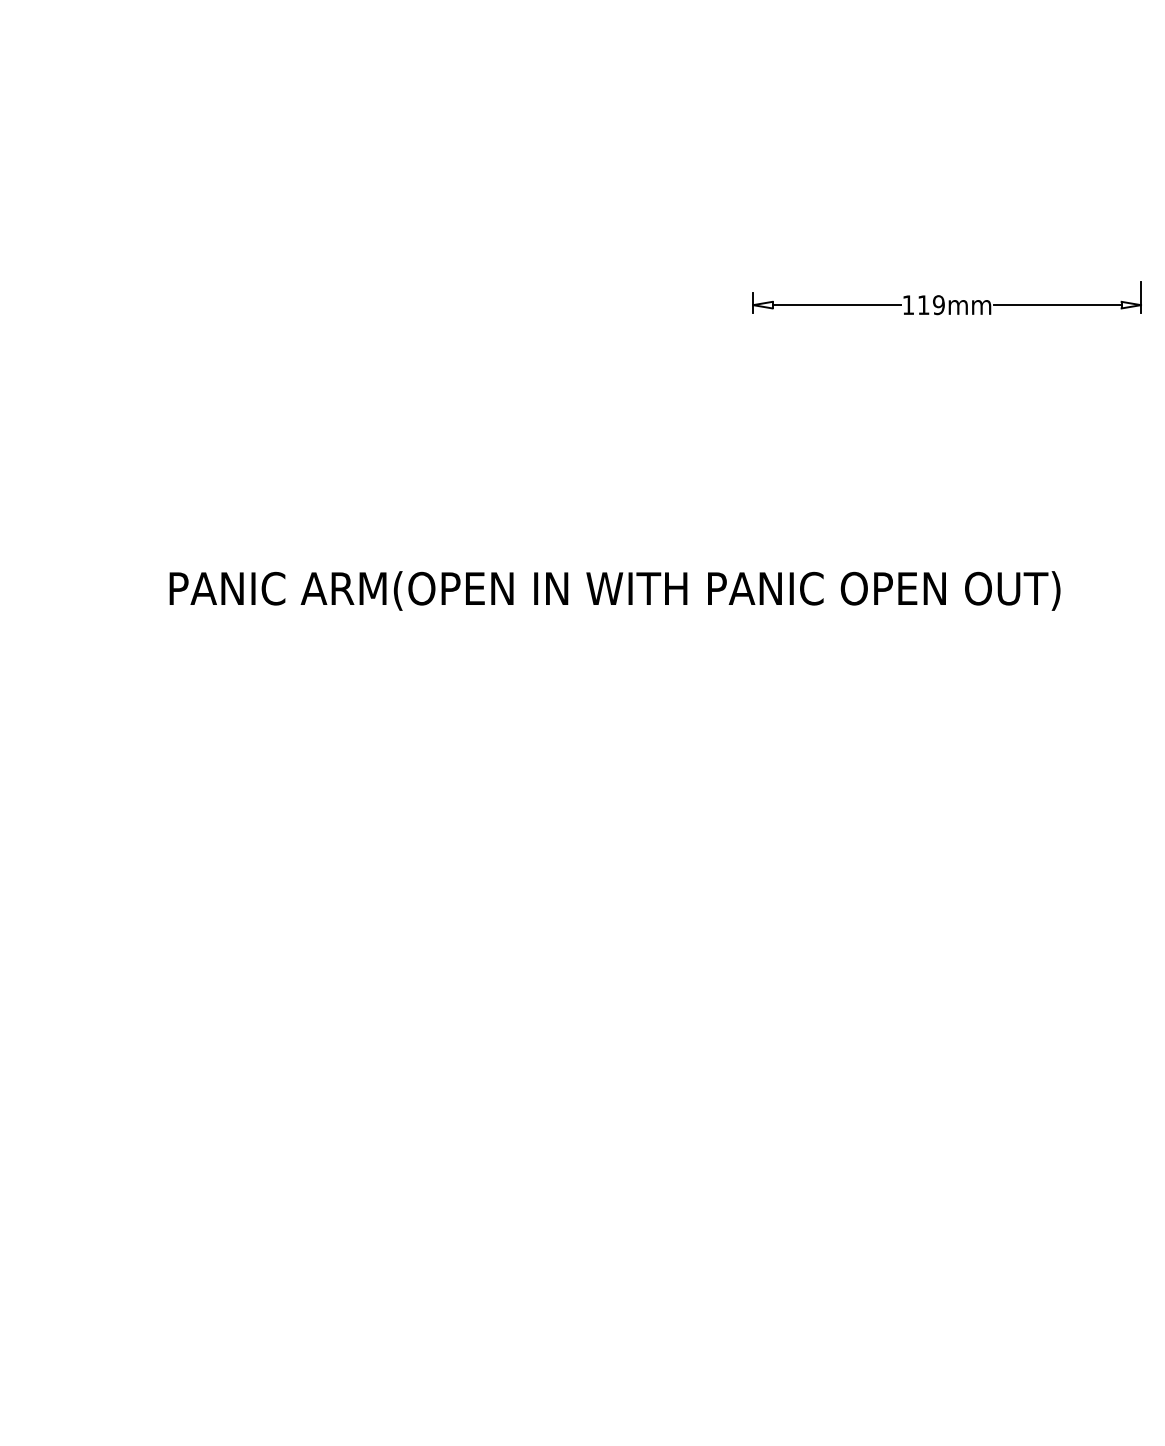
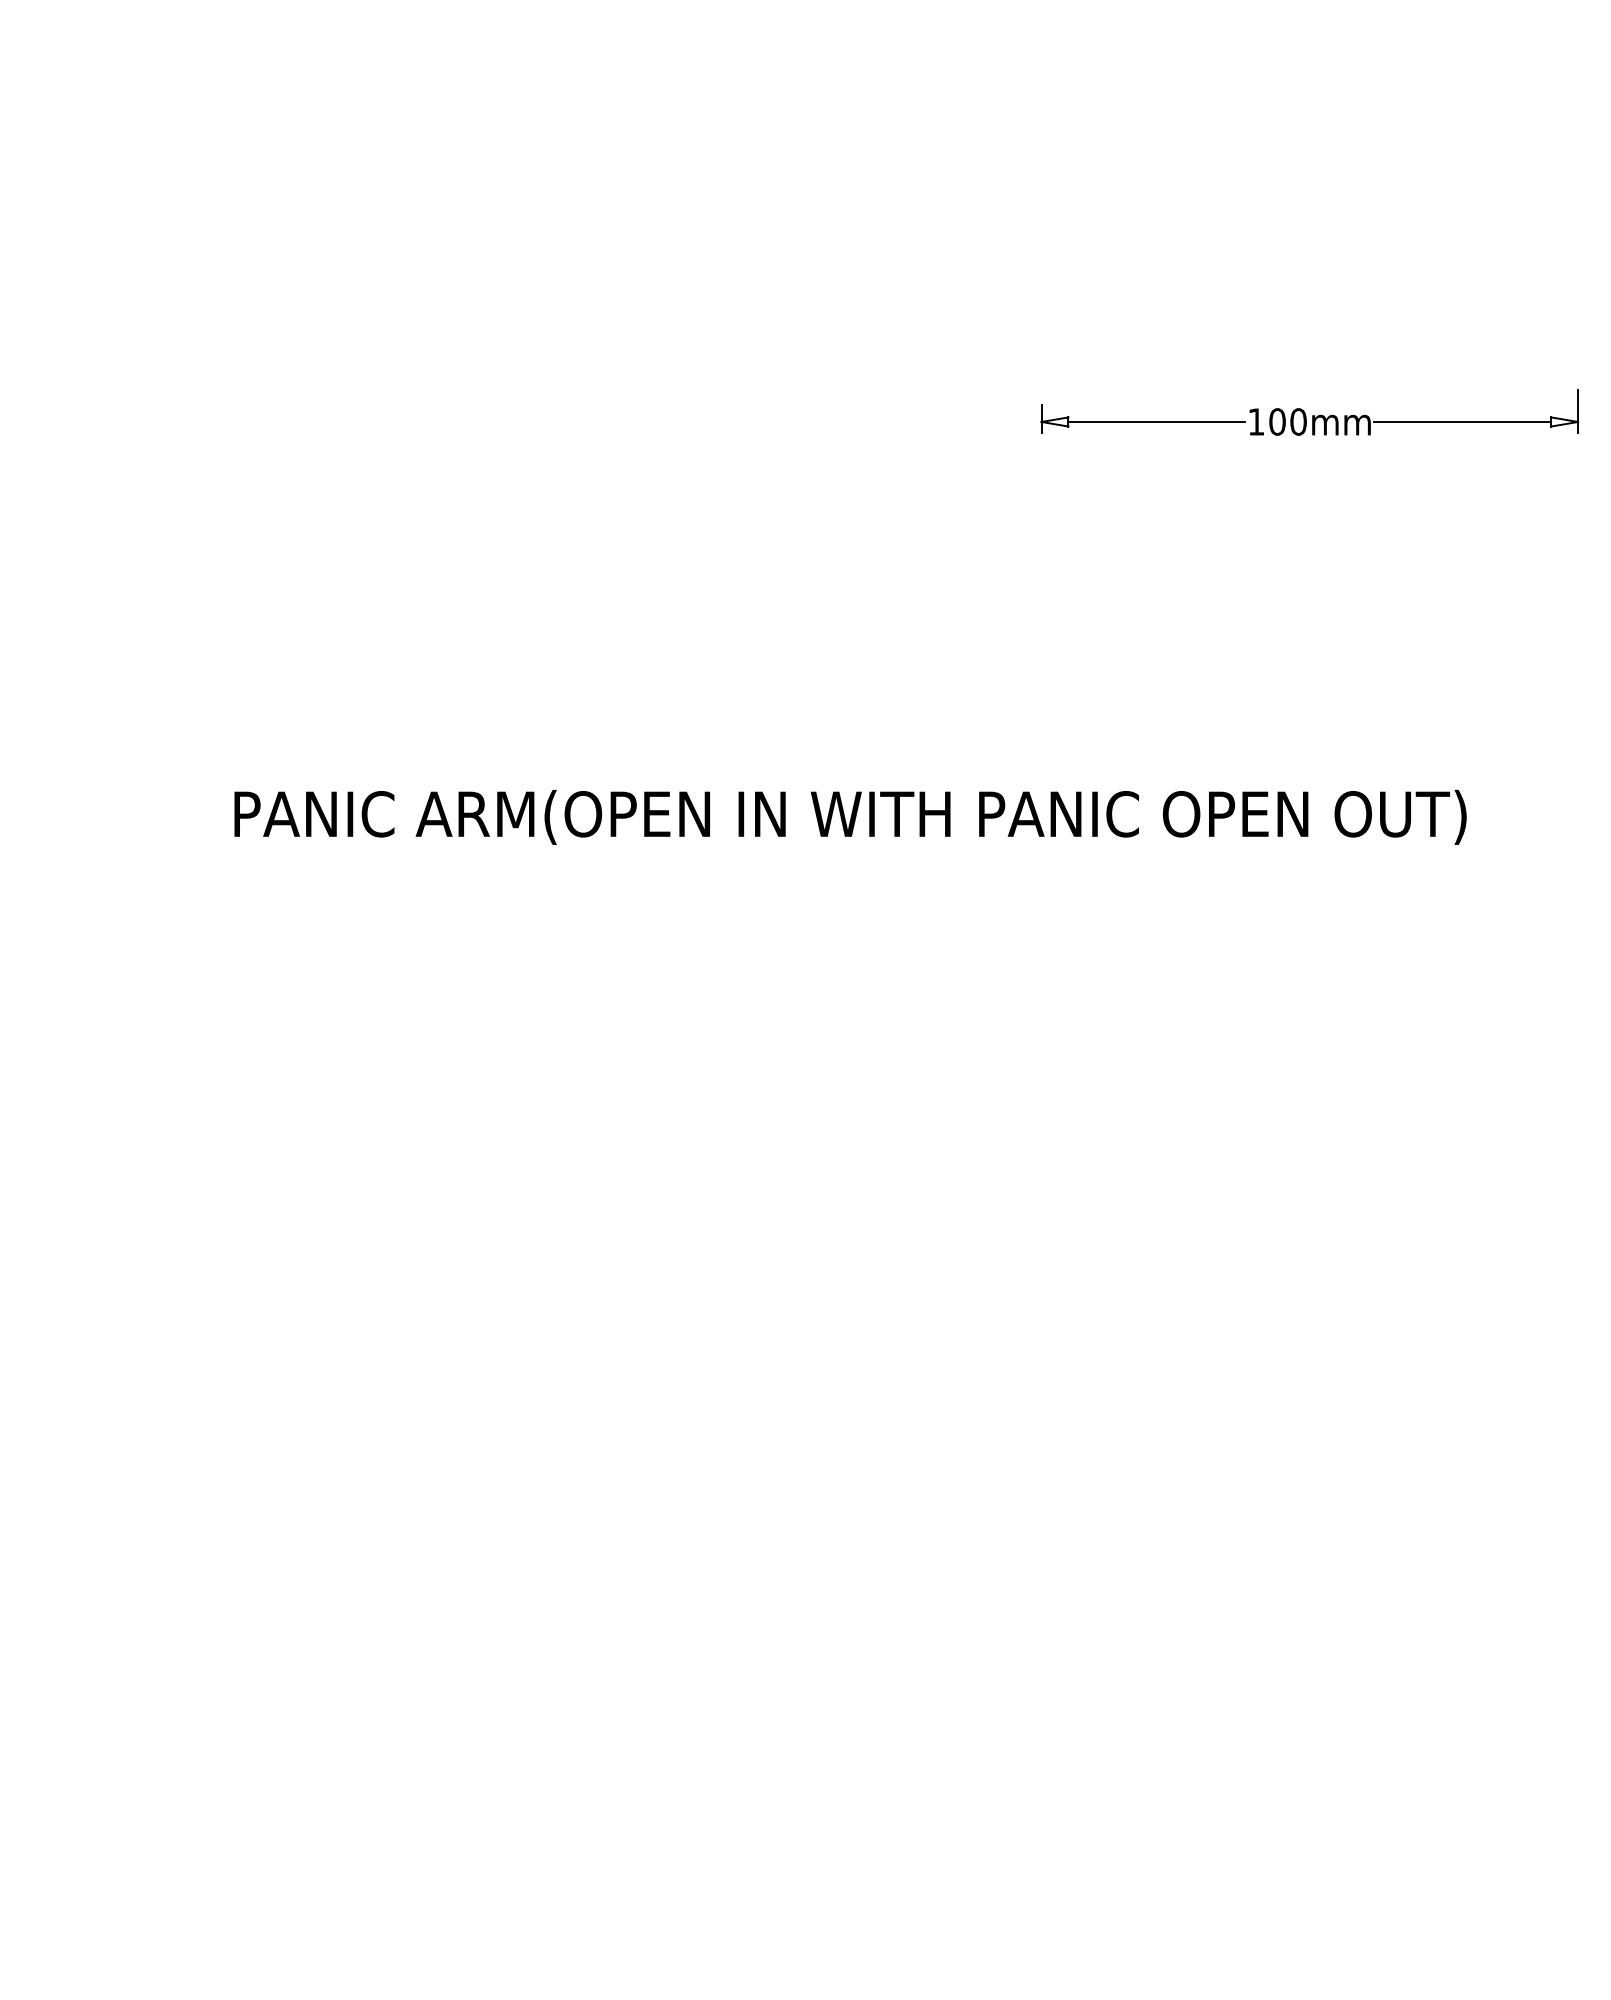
text: (930, 304) -> (1287, 421), 119mm -> 100mm

